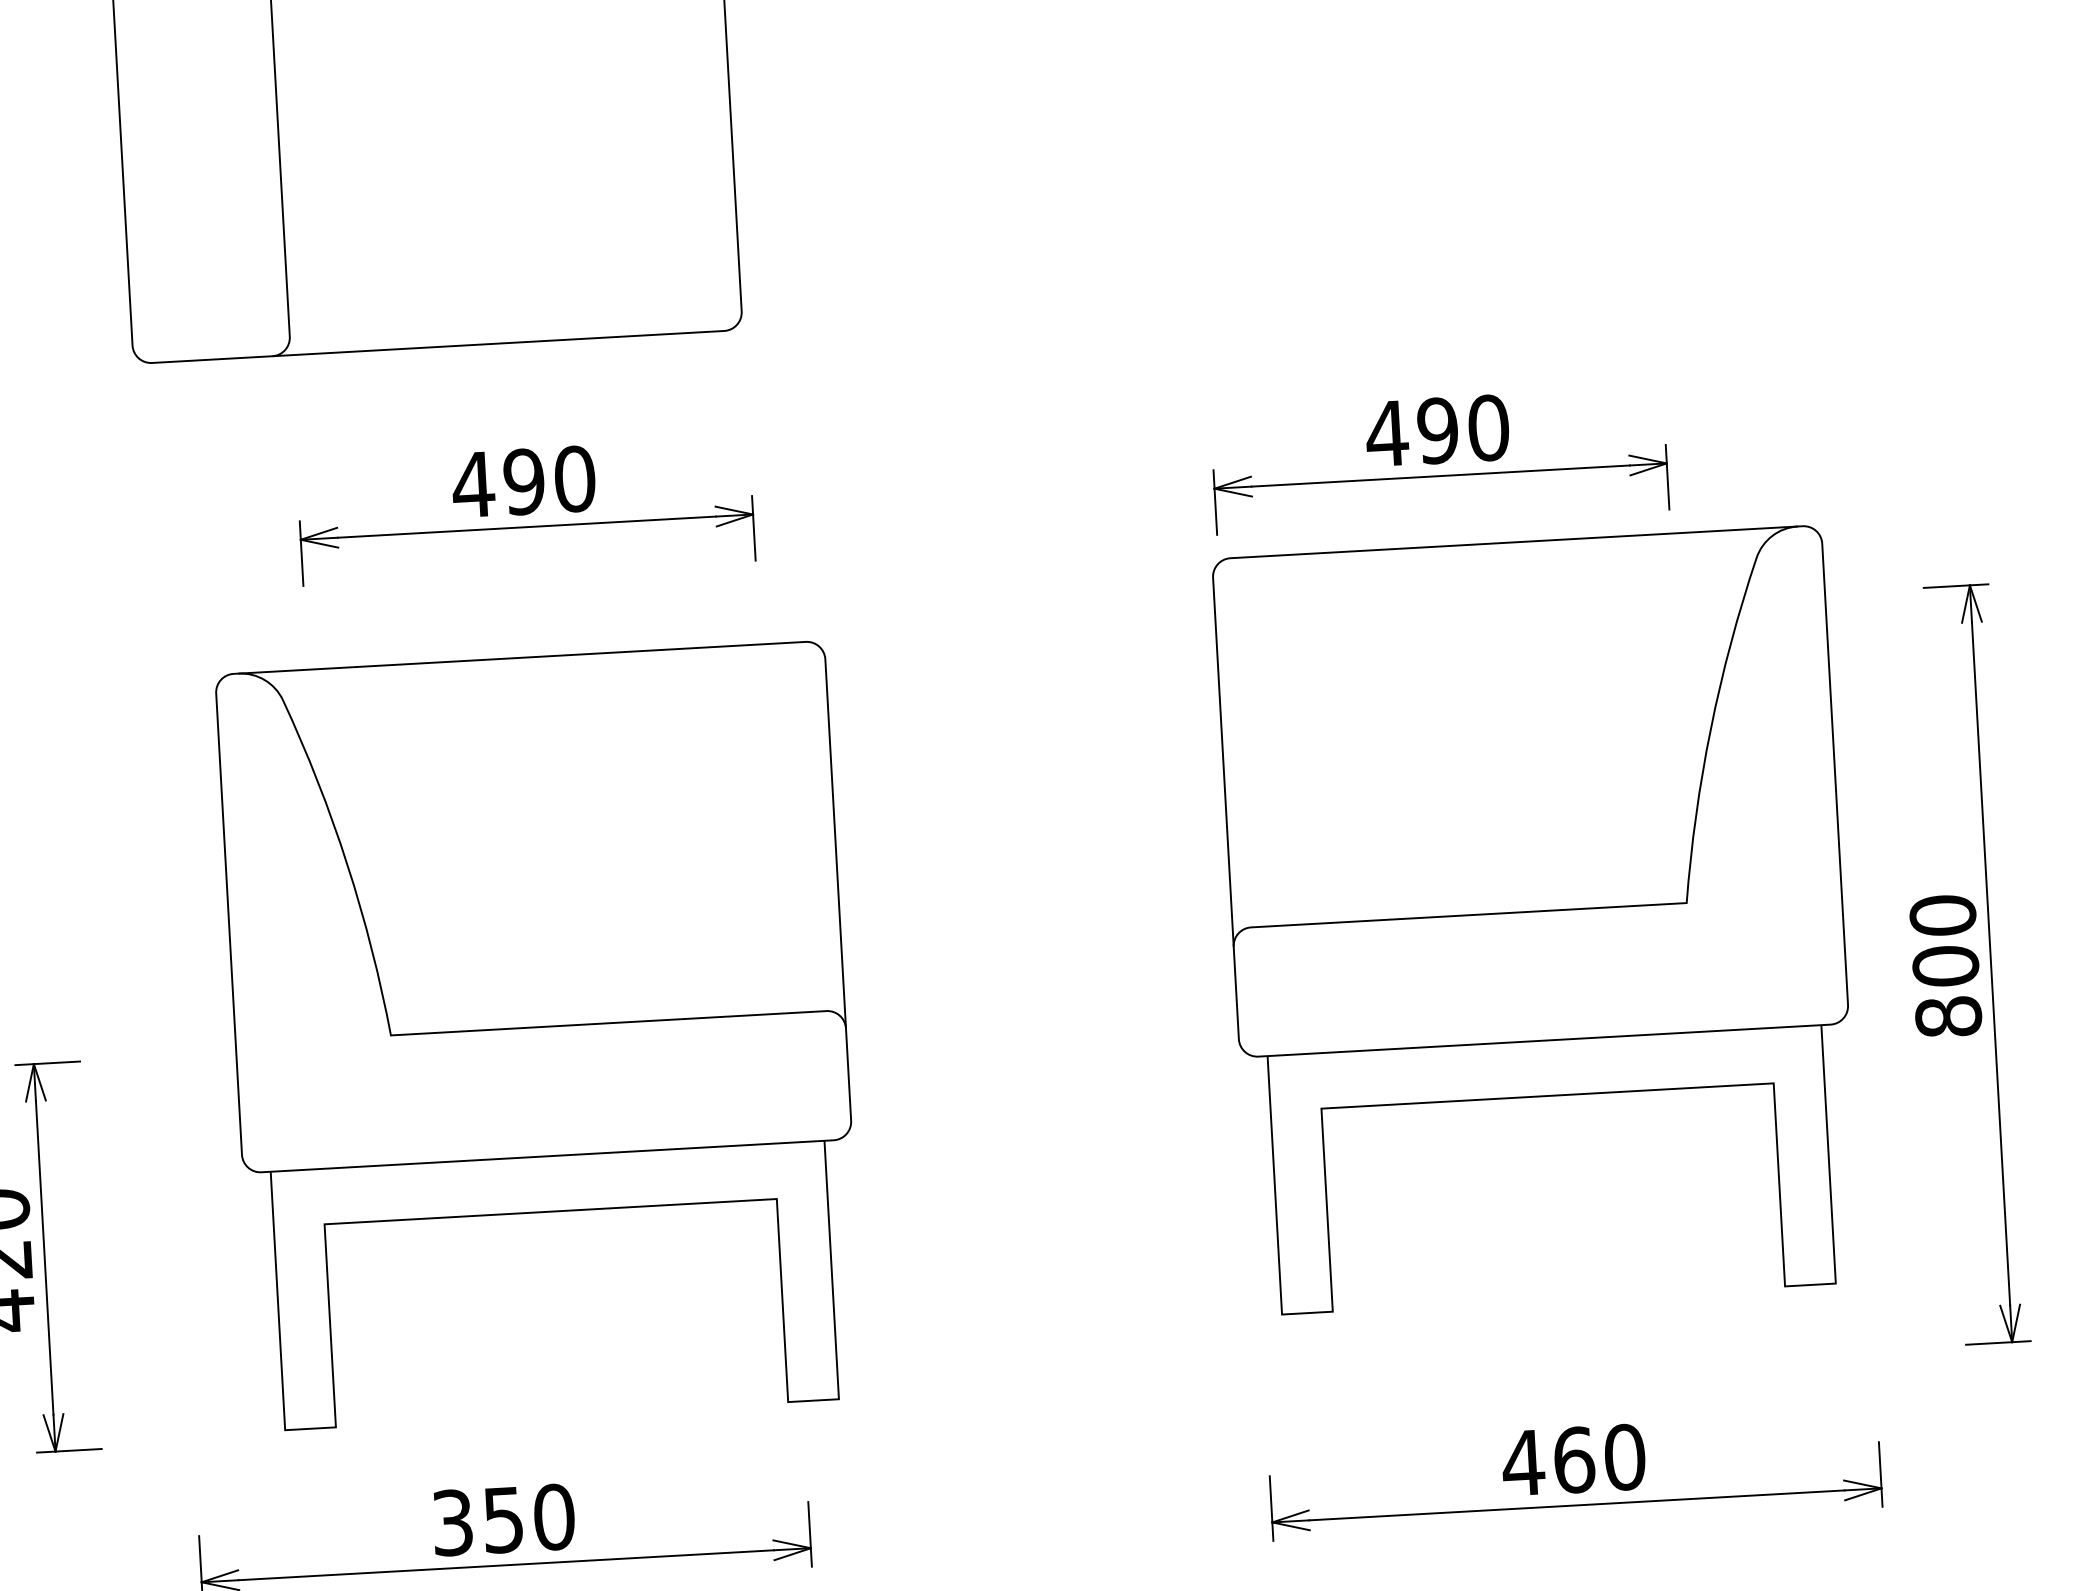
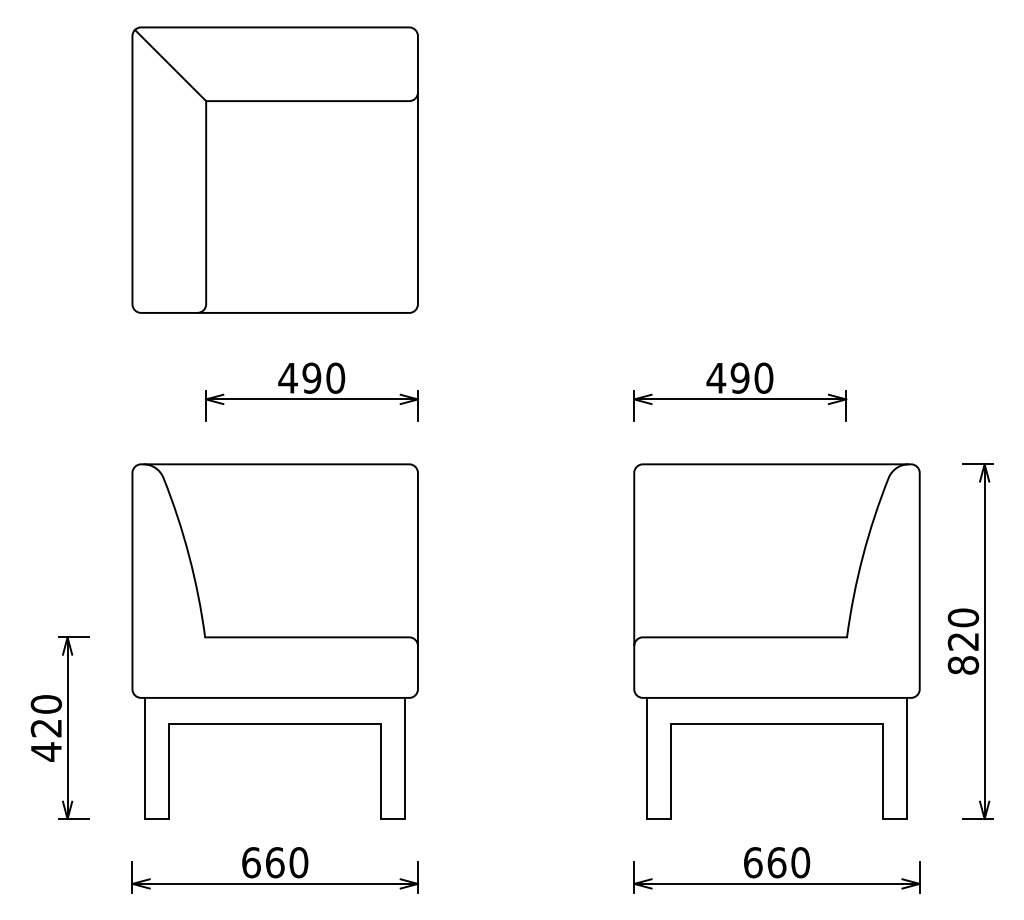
part: (1536, 920) -> (776, 641), moved
text: (1945, 965) -> (963, 641), 800 -> 820
part: (539, 1036) -> (274, 641), moved
text: (1522, 1462) -> (752, 862), 460 -> 660
text: (478, 1520) -> (263, 862), 350 -> 660

